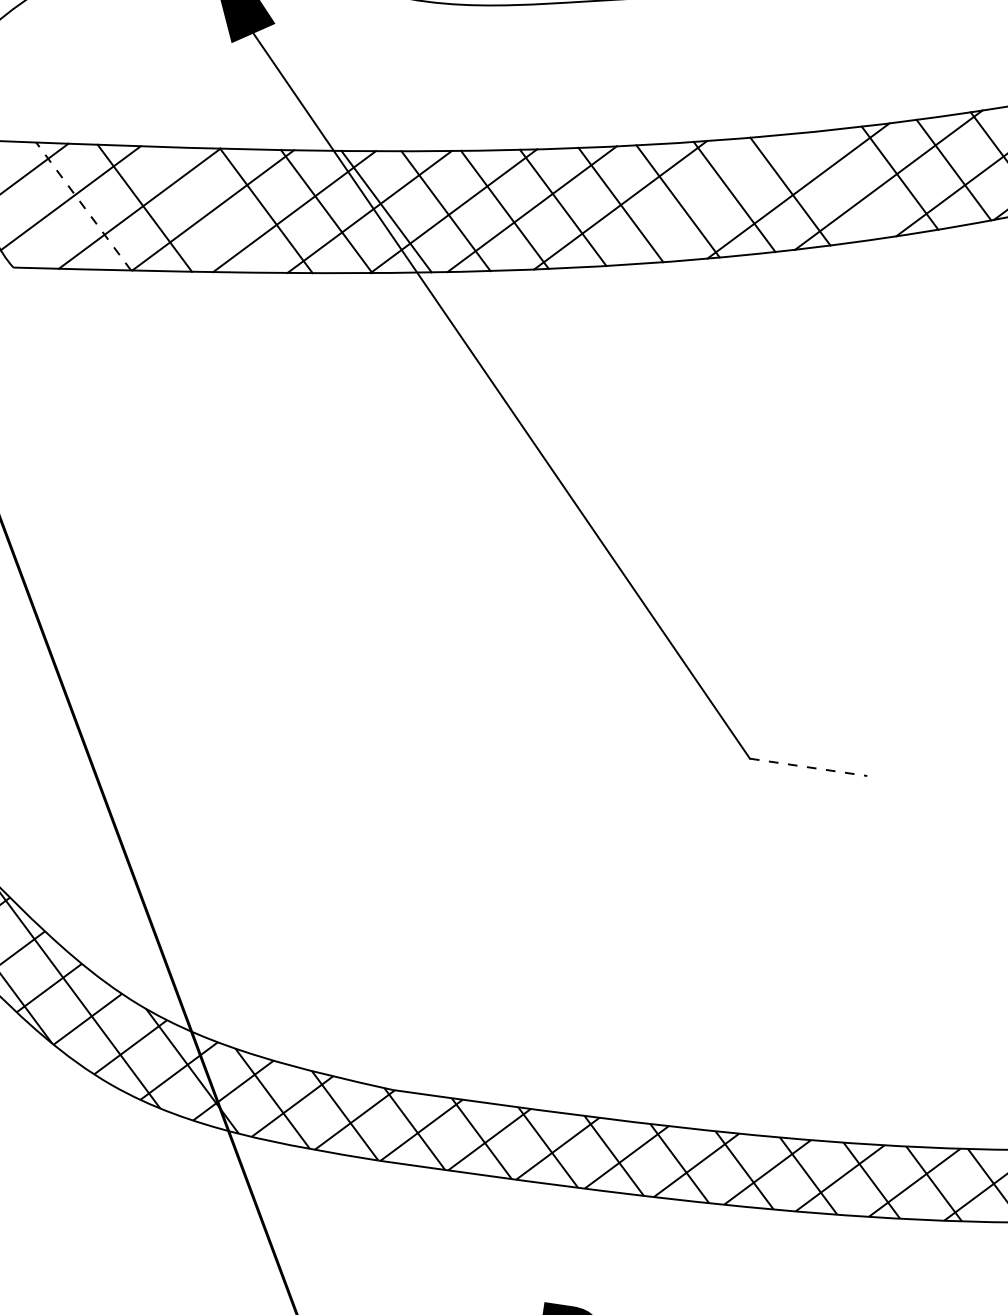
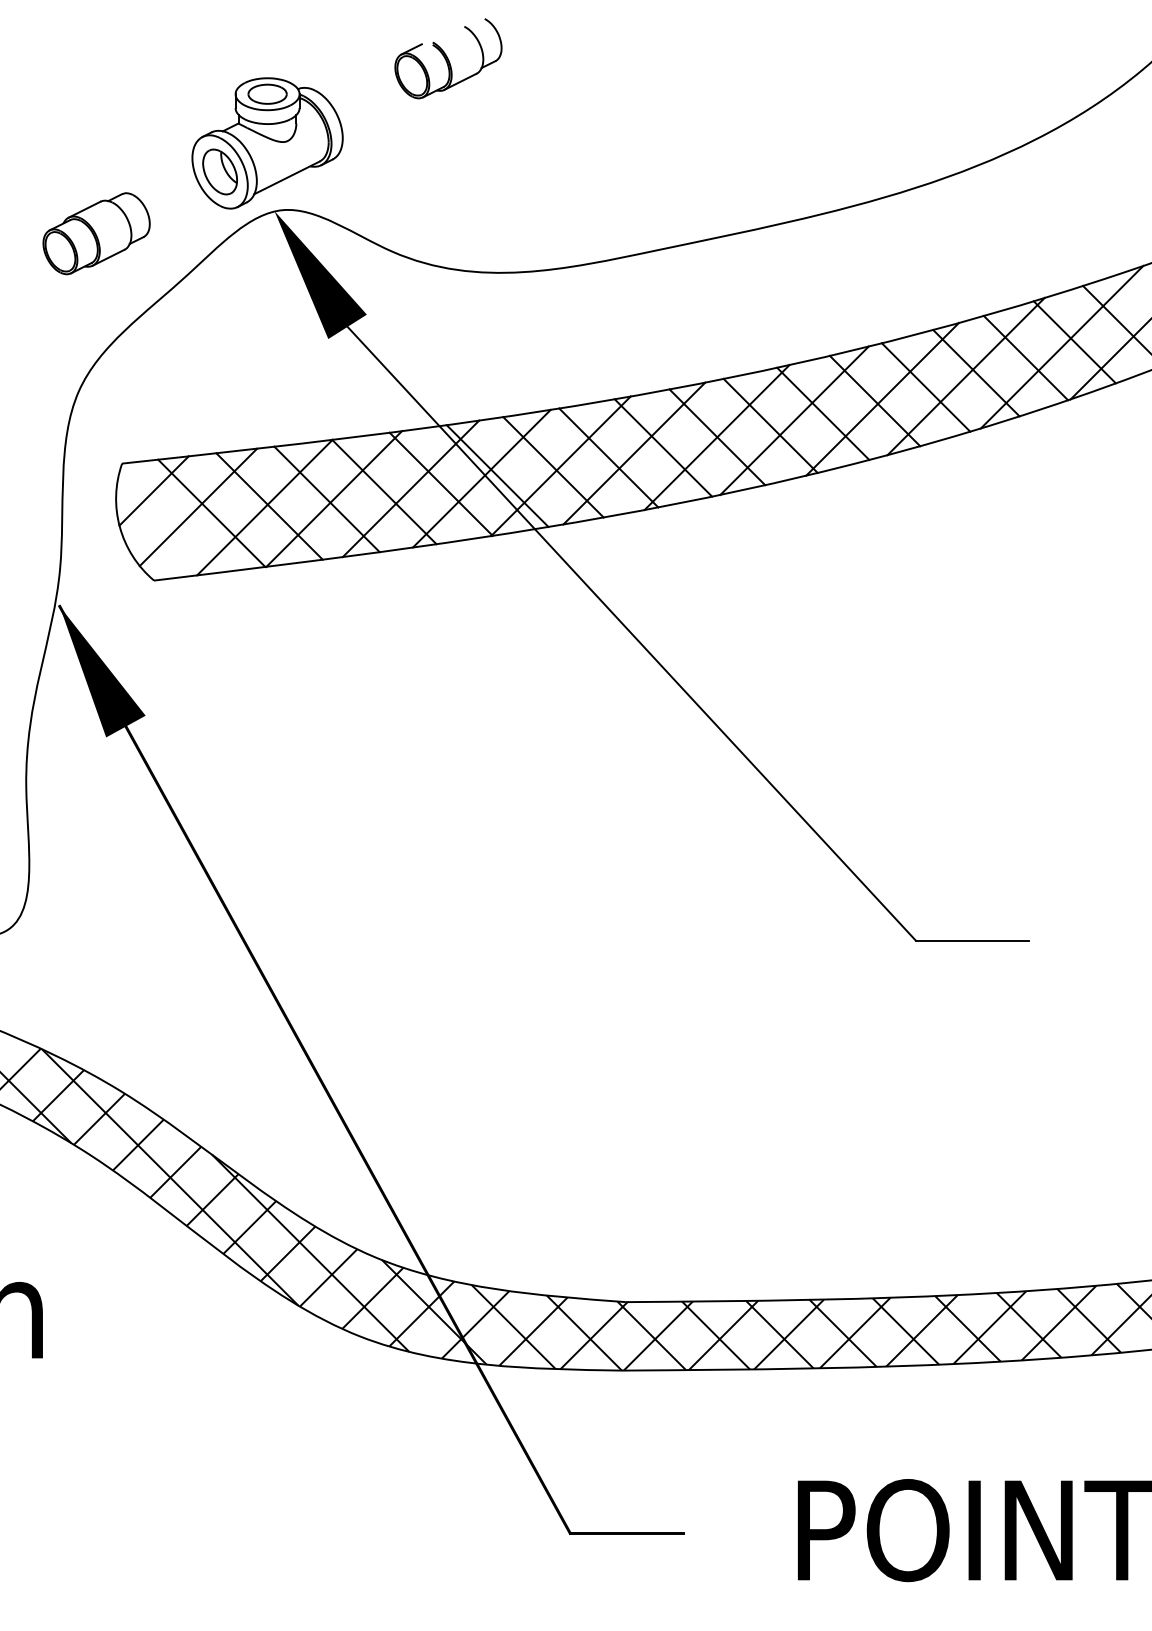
line: (844, 185) -> (925, 387), added
line: (703, 199) -> (794, 420), added
line: (83, 206) -> (211, 513), dashed -> solid
line: (205, 209) -> (326, 499), added
line: (808, 767) -> (972, 940), dashed -> solid

